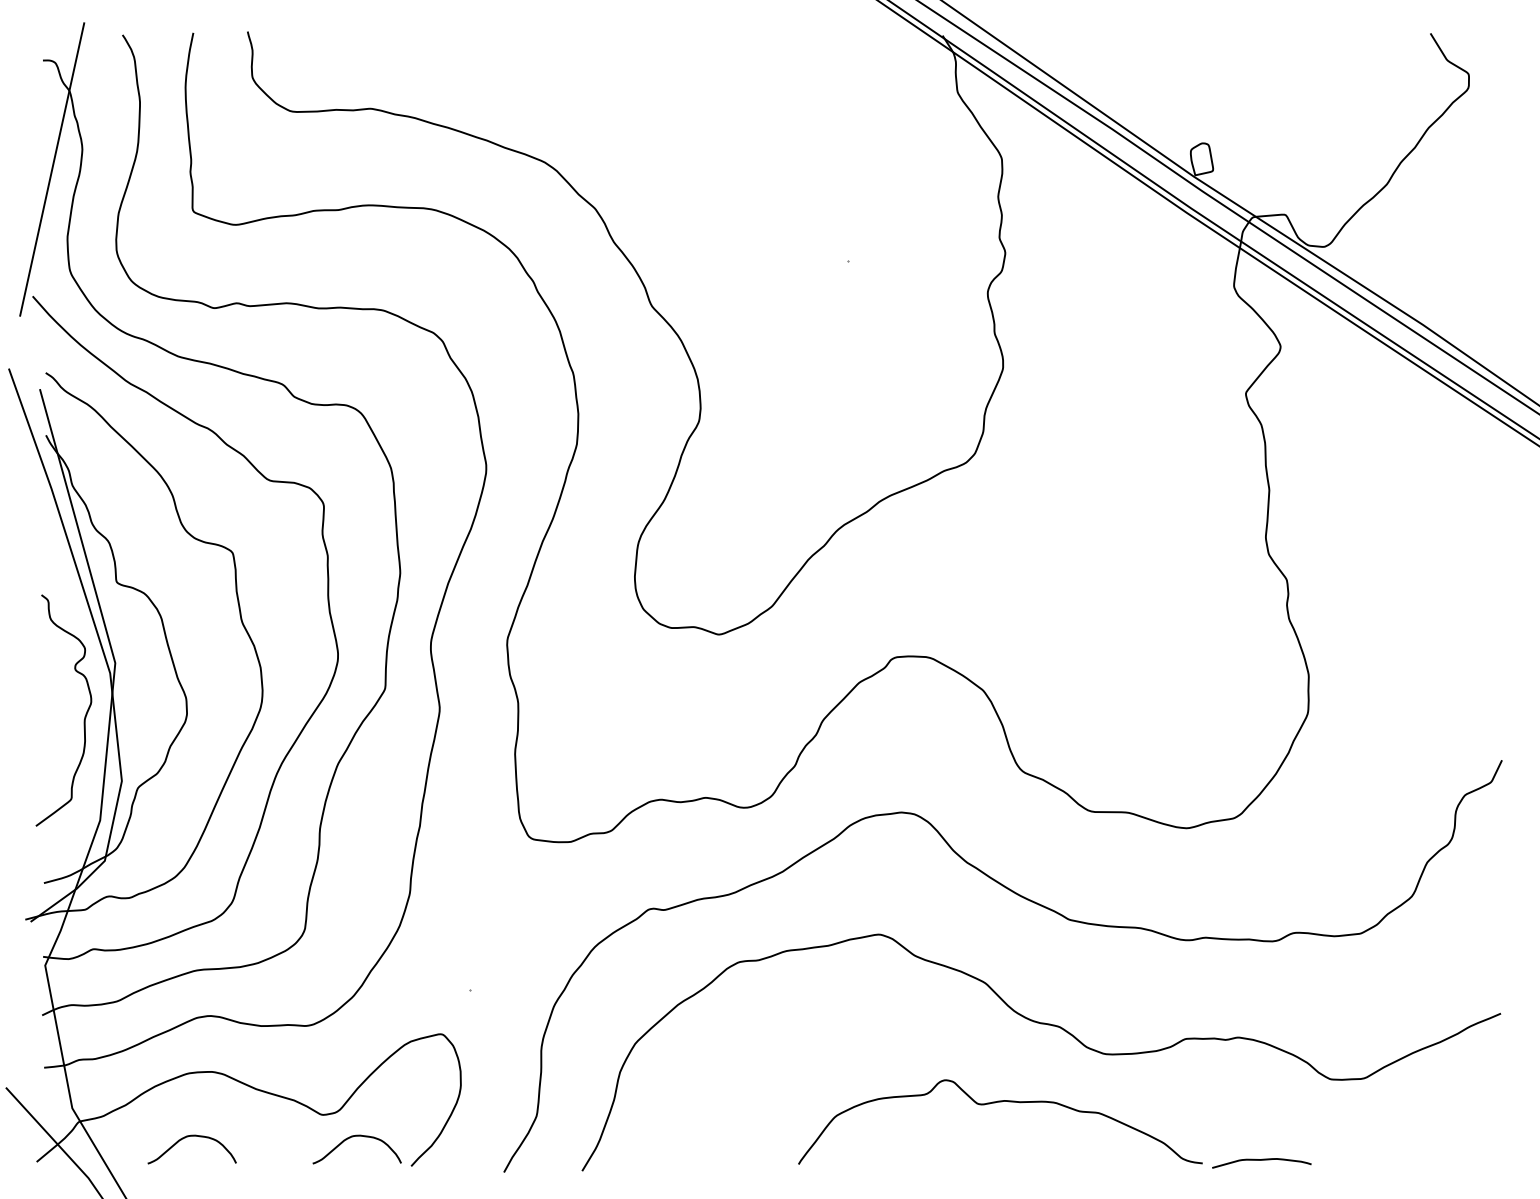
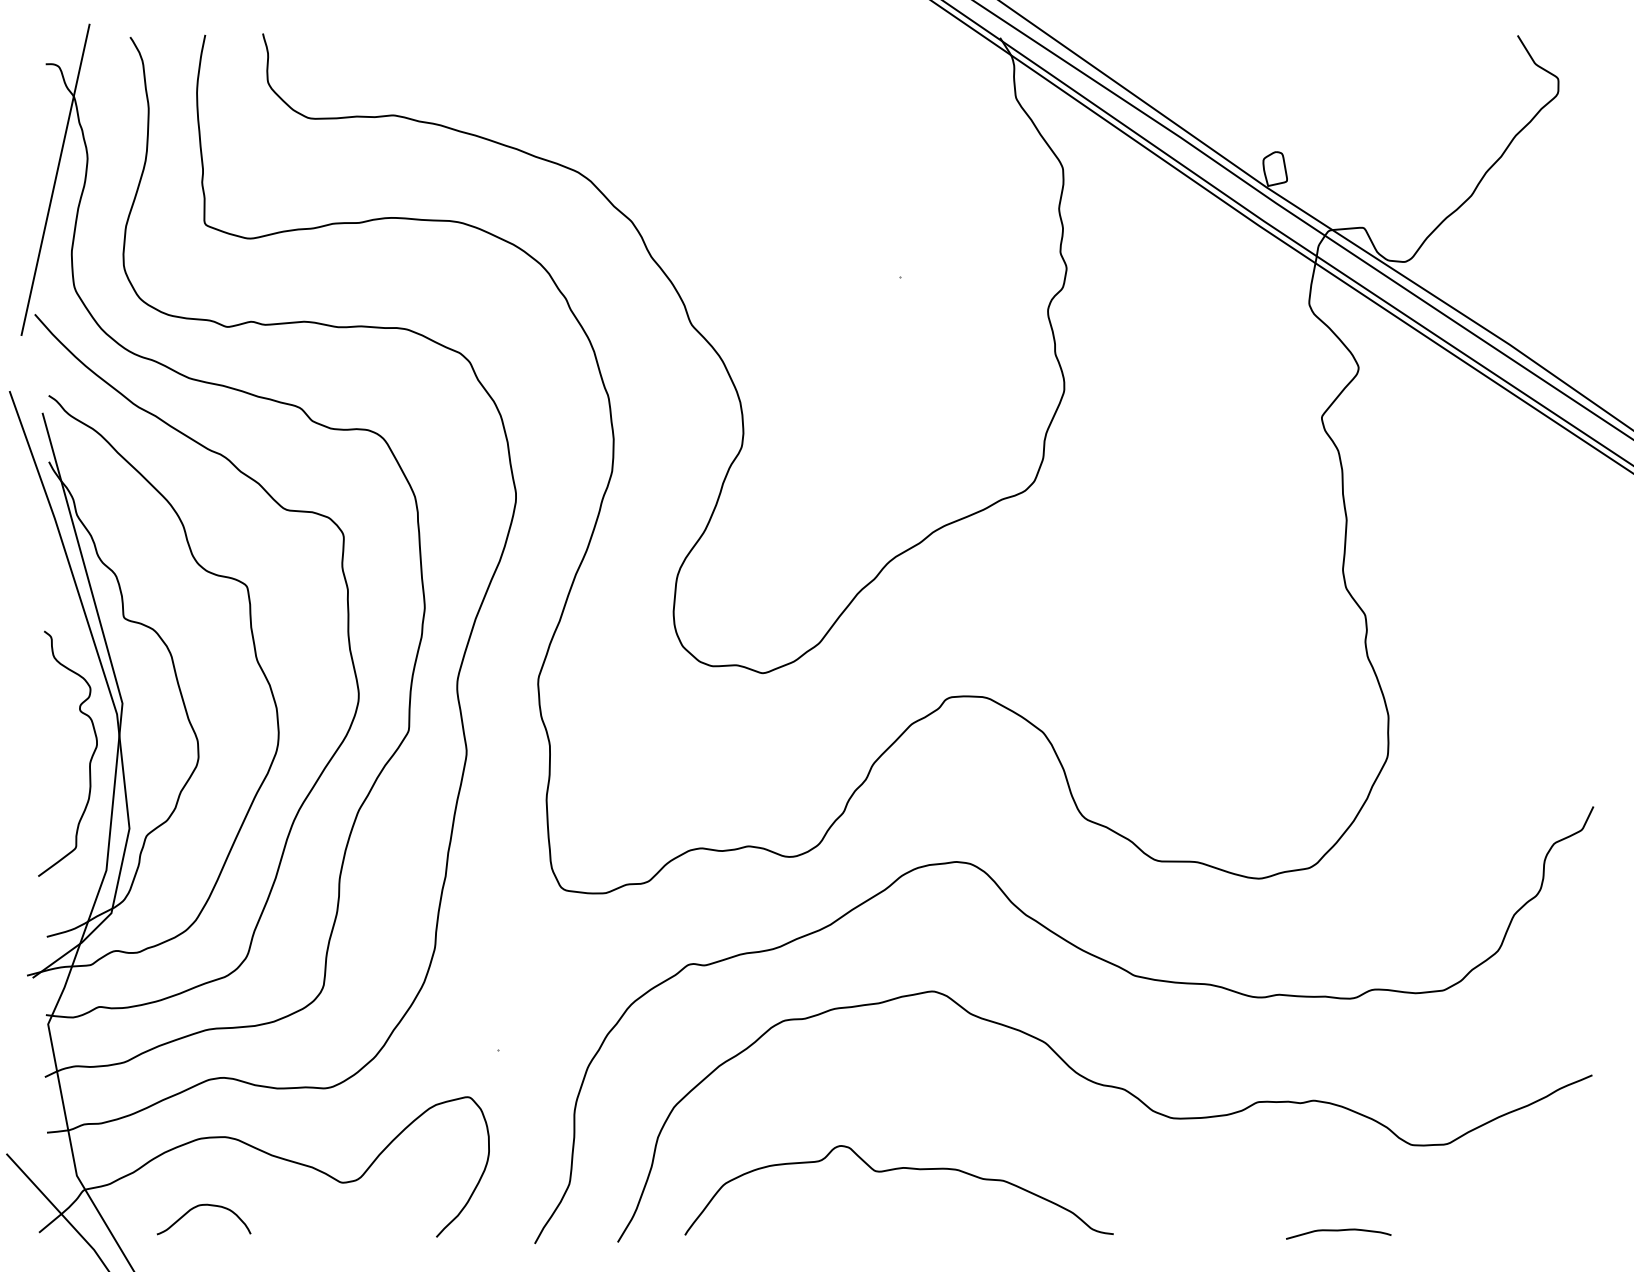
curve: (995, 1103) -> (893, 1170), moved
curve: (353, 1137) -> (375, 1206), removed

